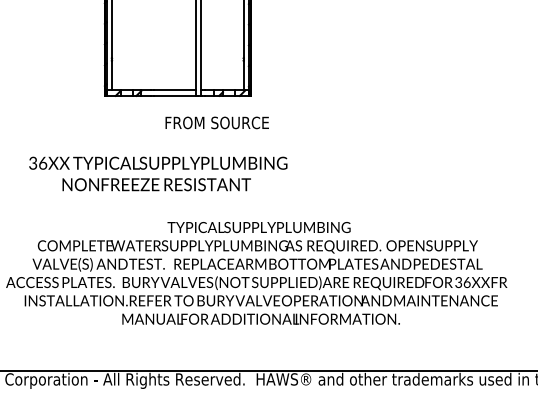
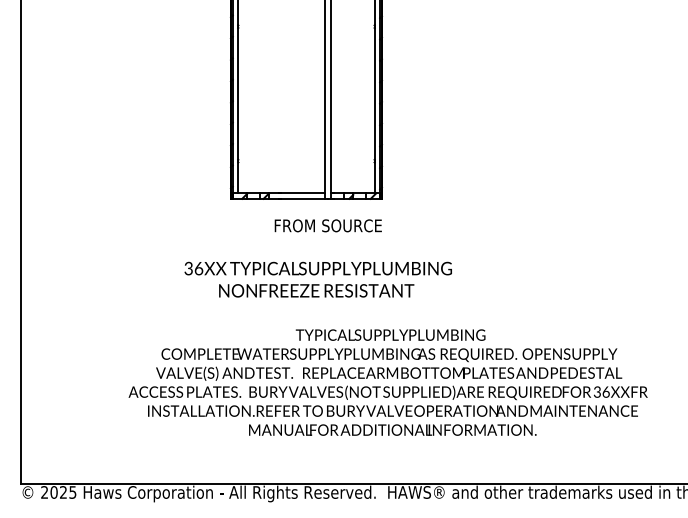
text: (216, 122) -> (327, 225), moved
text: (157, 173) -> (317, 279), moved

